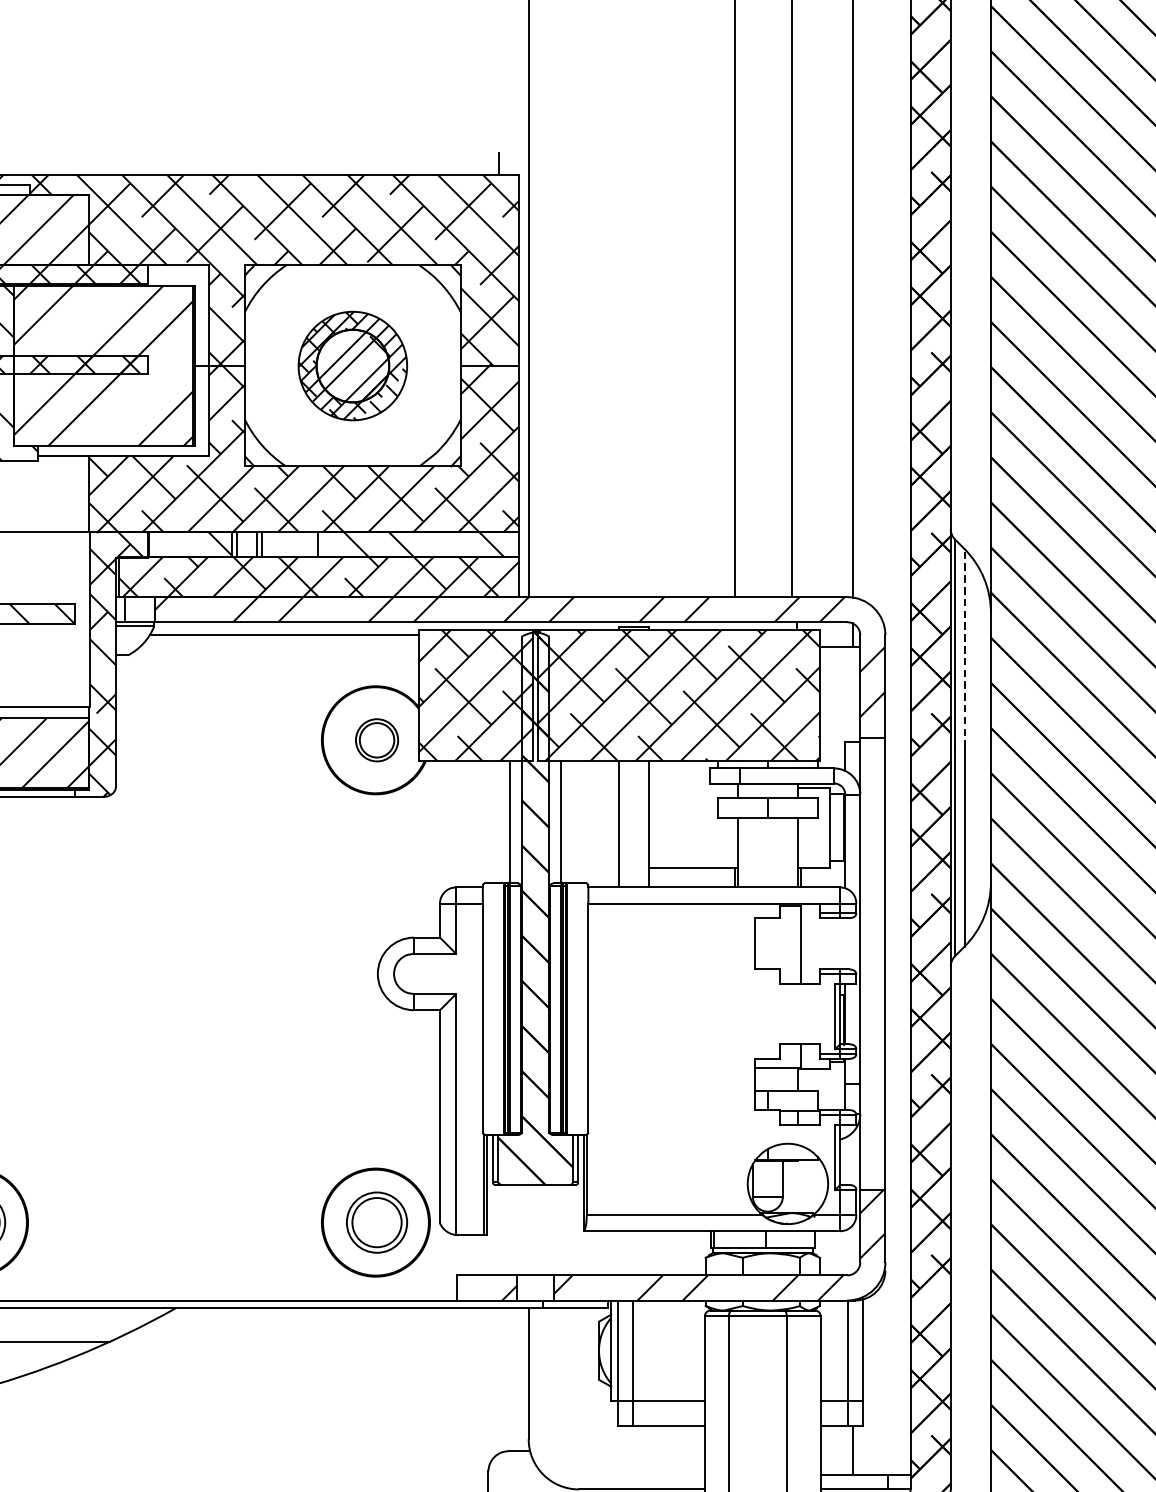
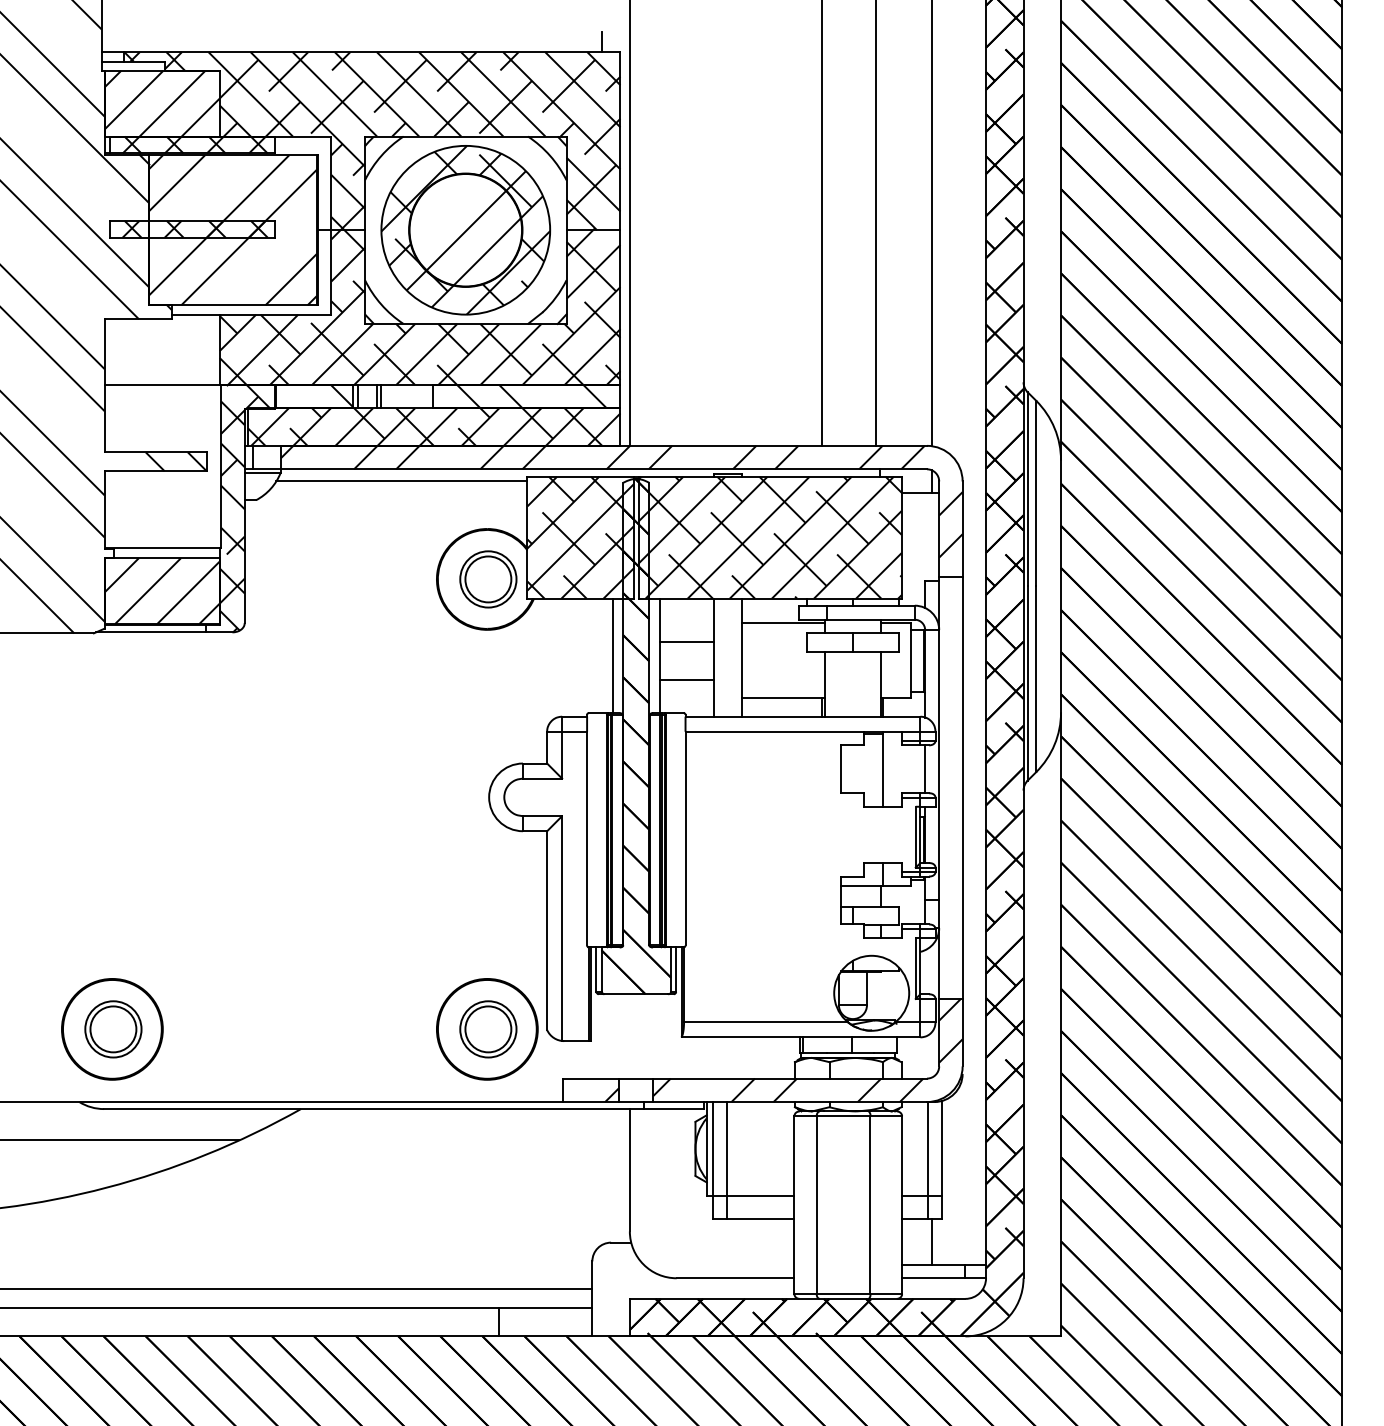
part: (352, 366) -> (465, 230), size x1.67
line: (964, 648) -> (1036, 493), dashed -> solid
part: (377, 740) -> (488, 579), size x1.43
line: (693, 787) -> (783, 623), added
line: (589, 807) -> (686, 642), added
line: (589, 847) -> (686, 679), added
line: (845, 944) -> (925, 769), added

